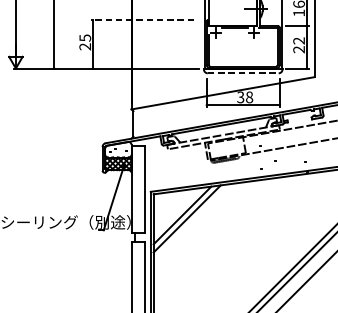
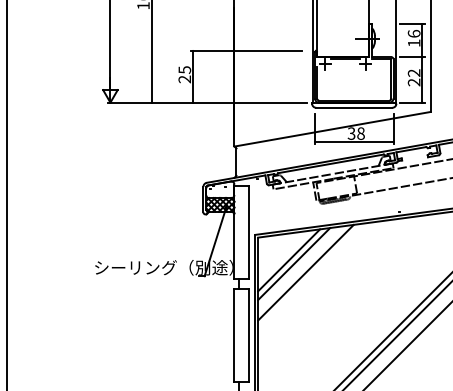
line: (141, 20) -> (245, 51), dashed -> solid
line: (243, 73) -> (354, 107), dashed -> solid
line: (197, 226) -> (305, 272), added

